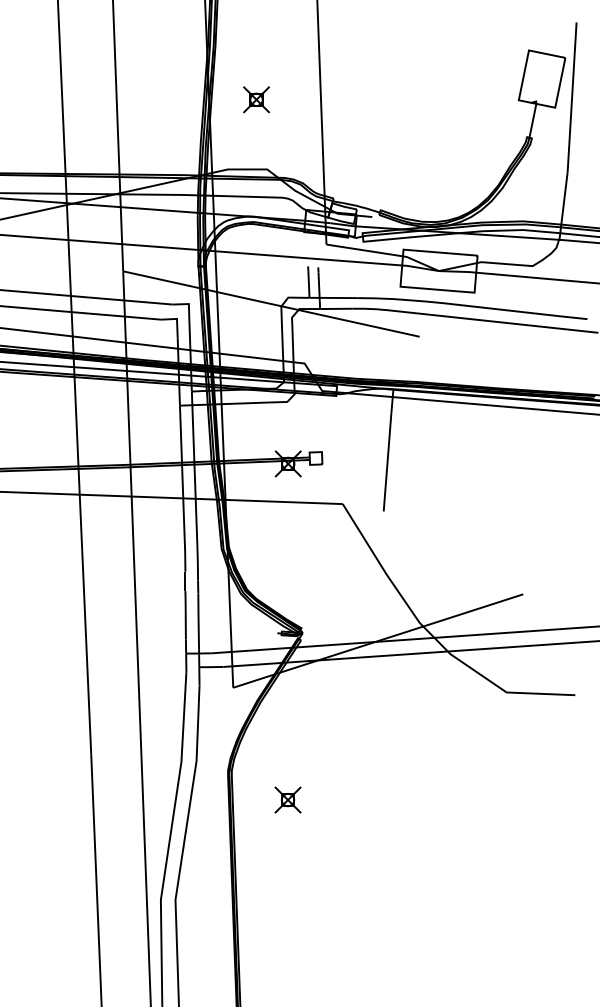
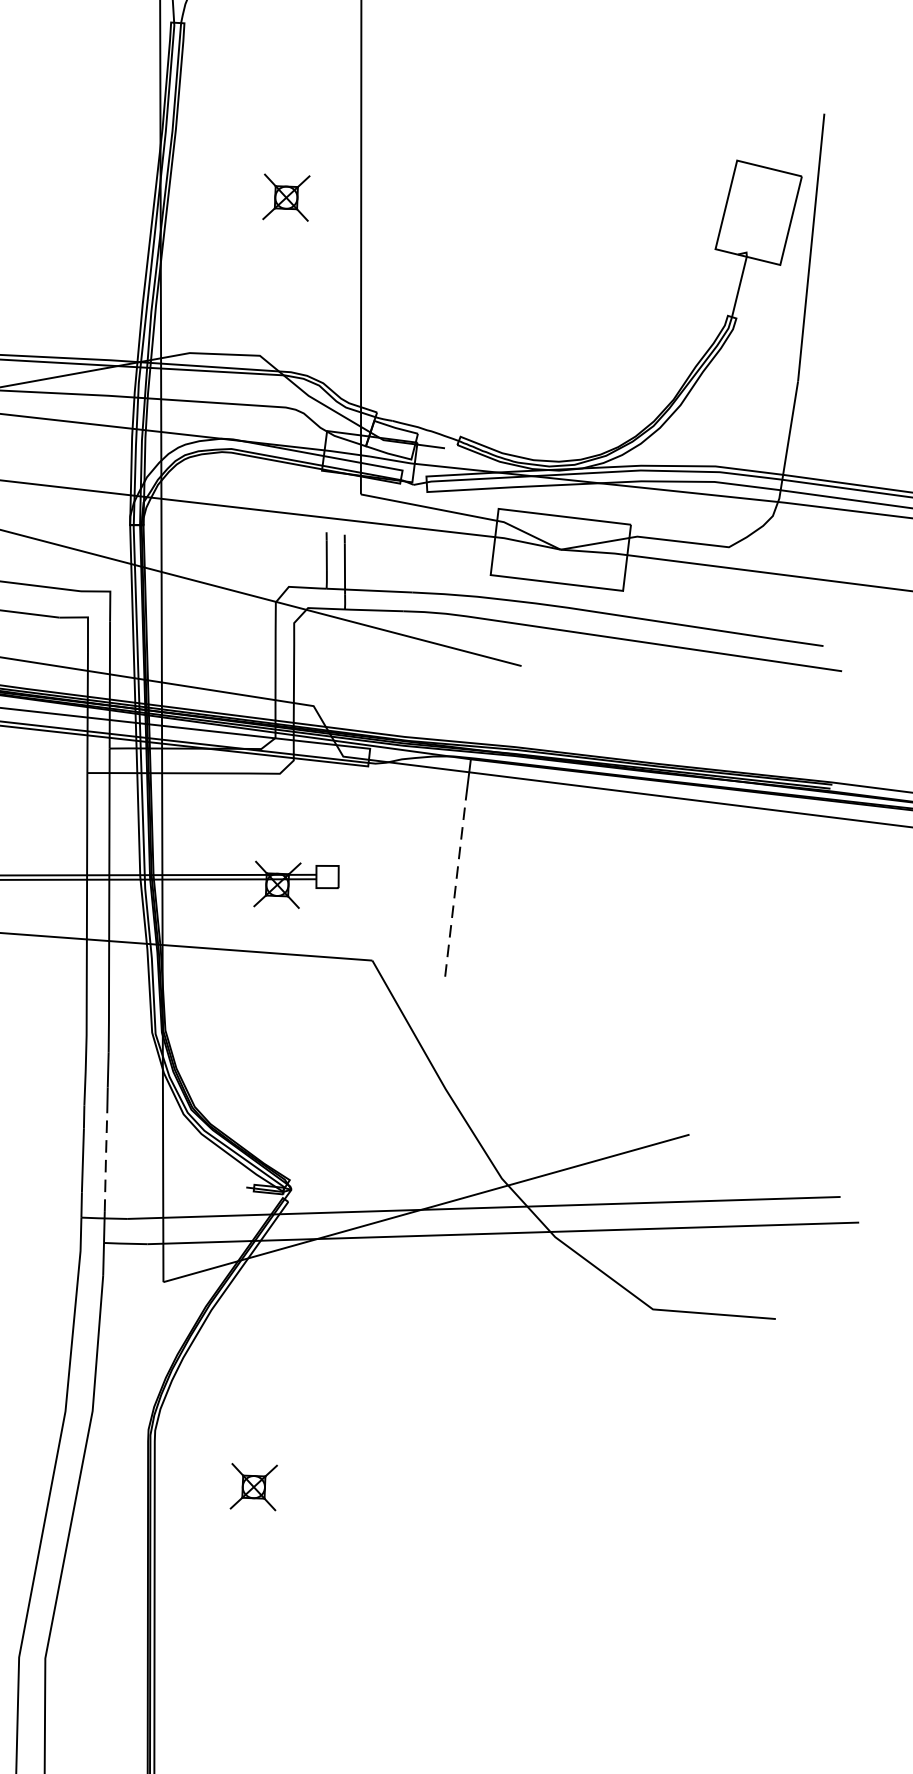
part: (256, 99) -> (286, 197), moved
line: (387, 461) -> (455, 887), solid -> dashed
line: (198, 621) -> (105, 1161), solid -> dashed

